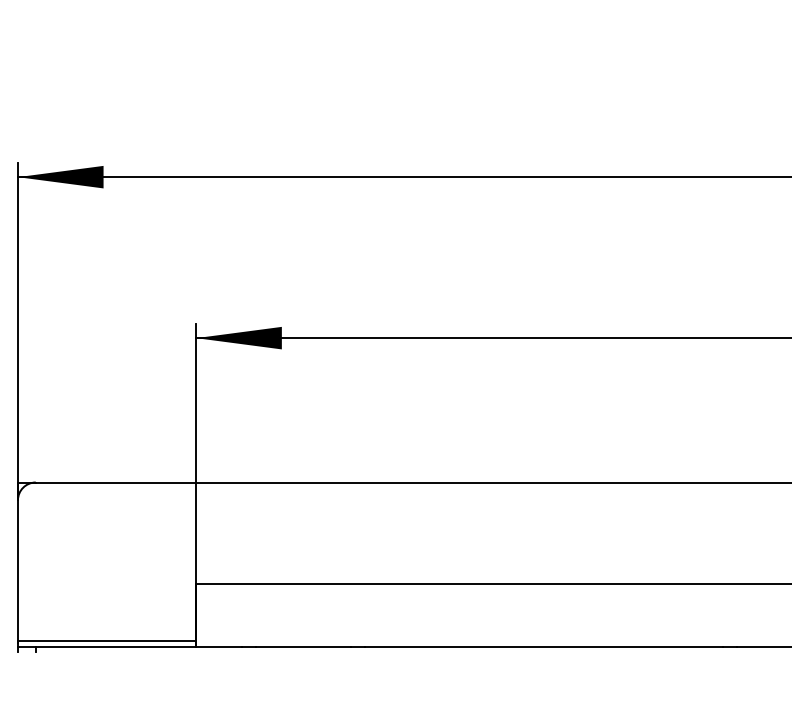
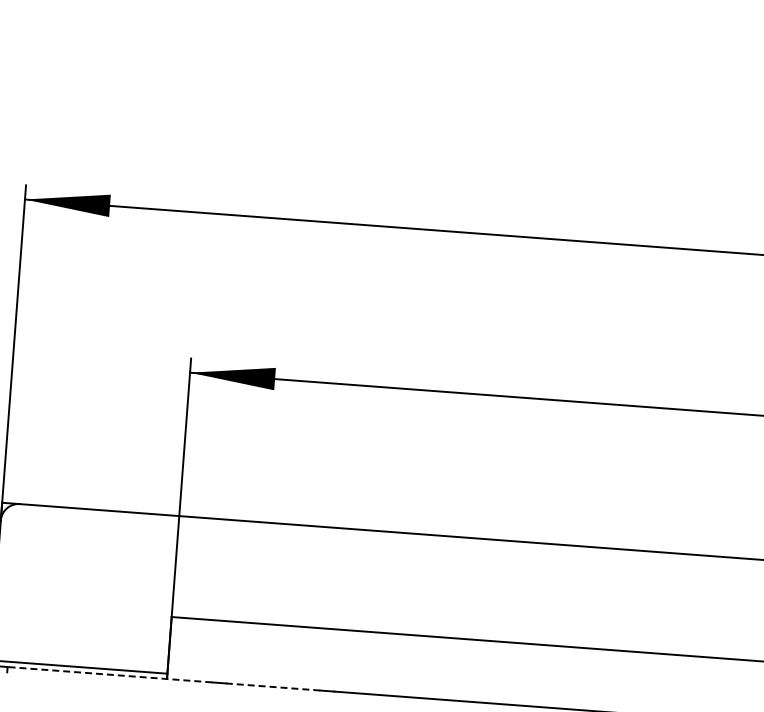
line: (138, 646) -> (109, 674), solid -> dashed
line: (302, 646) -> (272, 686), solid -> dashed

